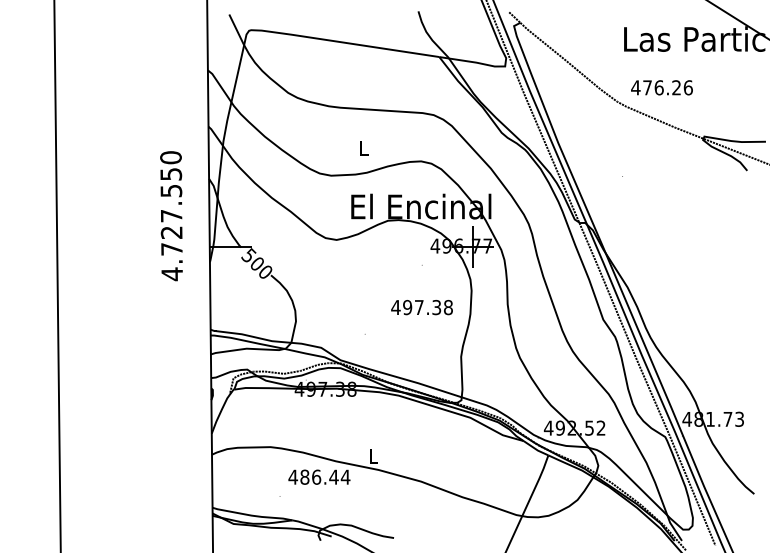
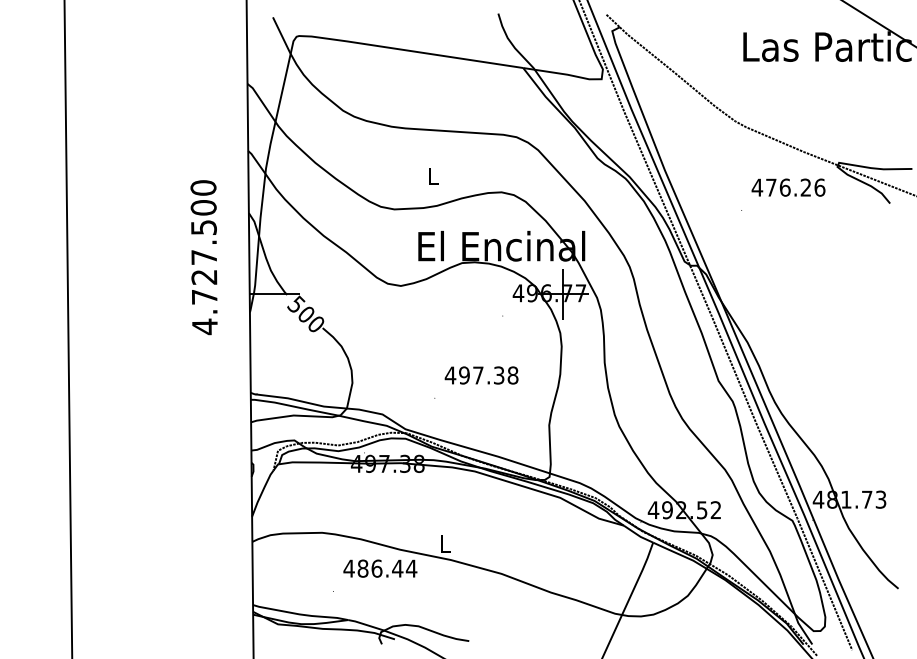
text: (661, 87) -> (788, 187), moved
text: (170, 174) -> (203, 207), 4.727.550 -> 4.727.500
text: (421, 307) -> (481, 375), moved

